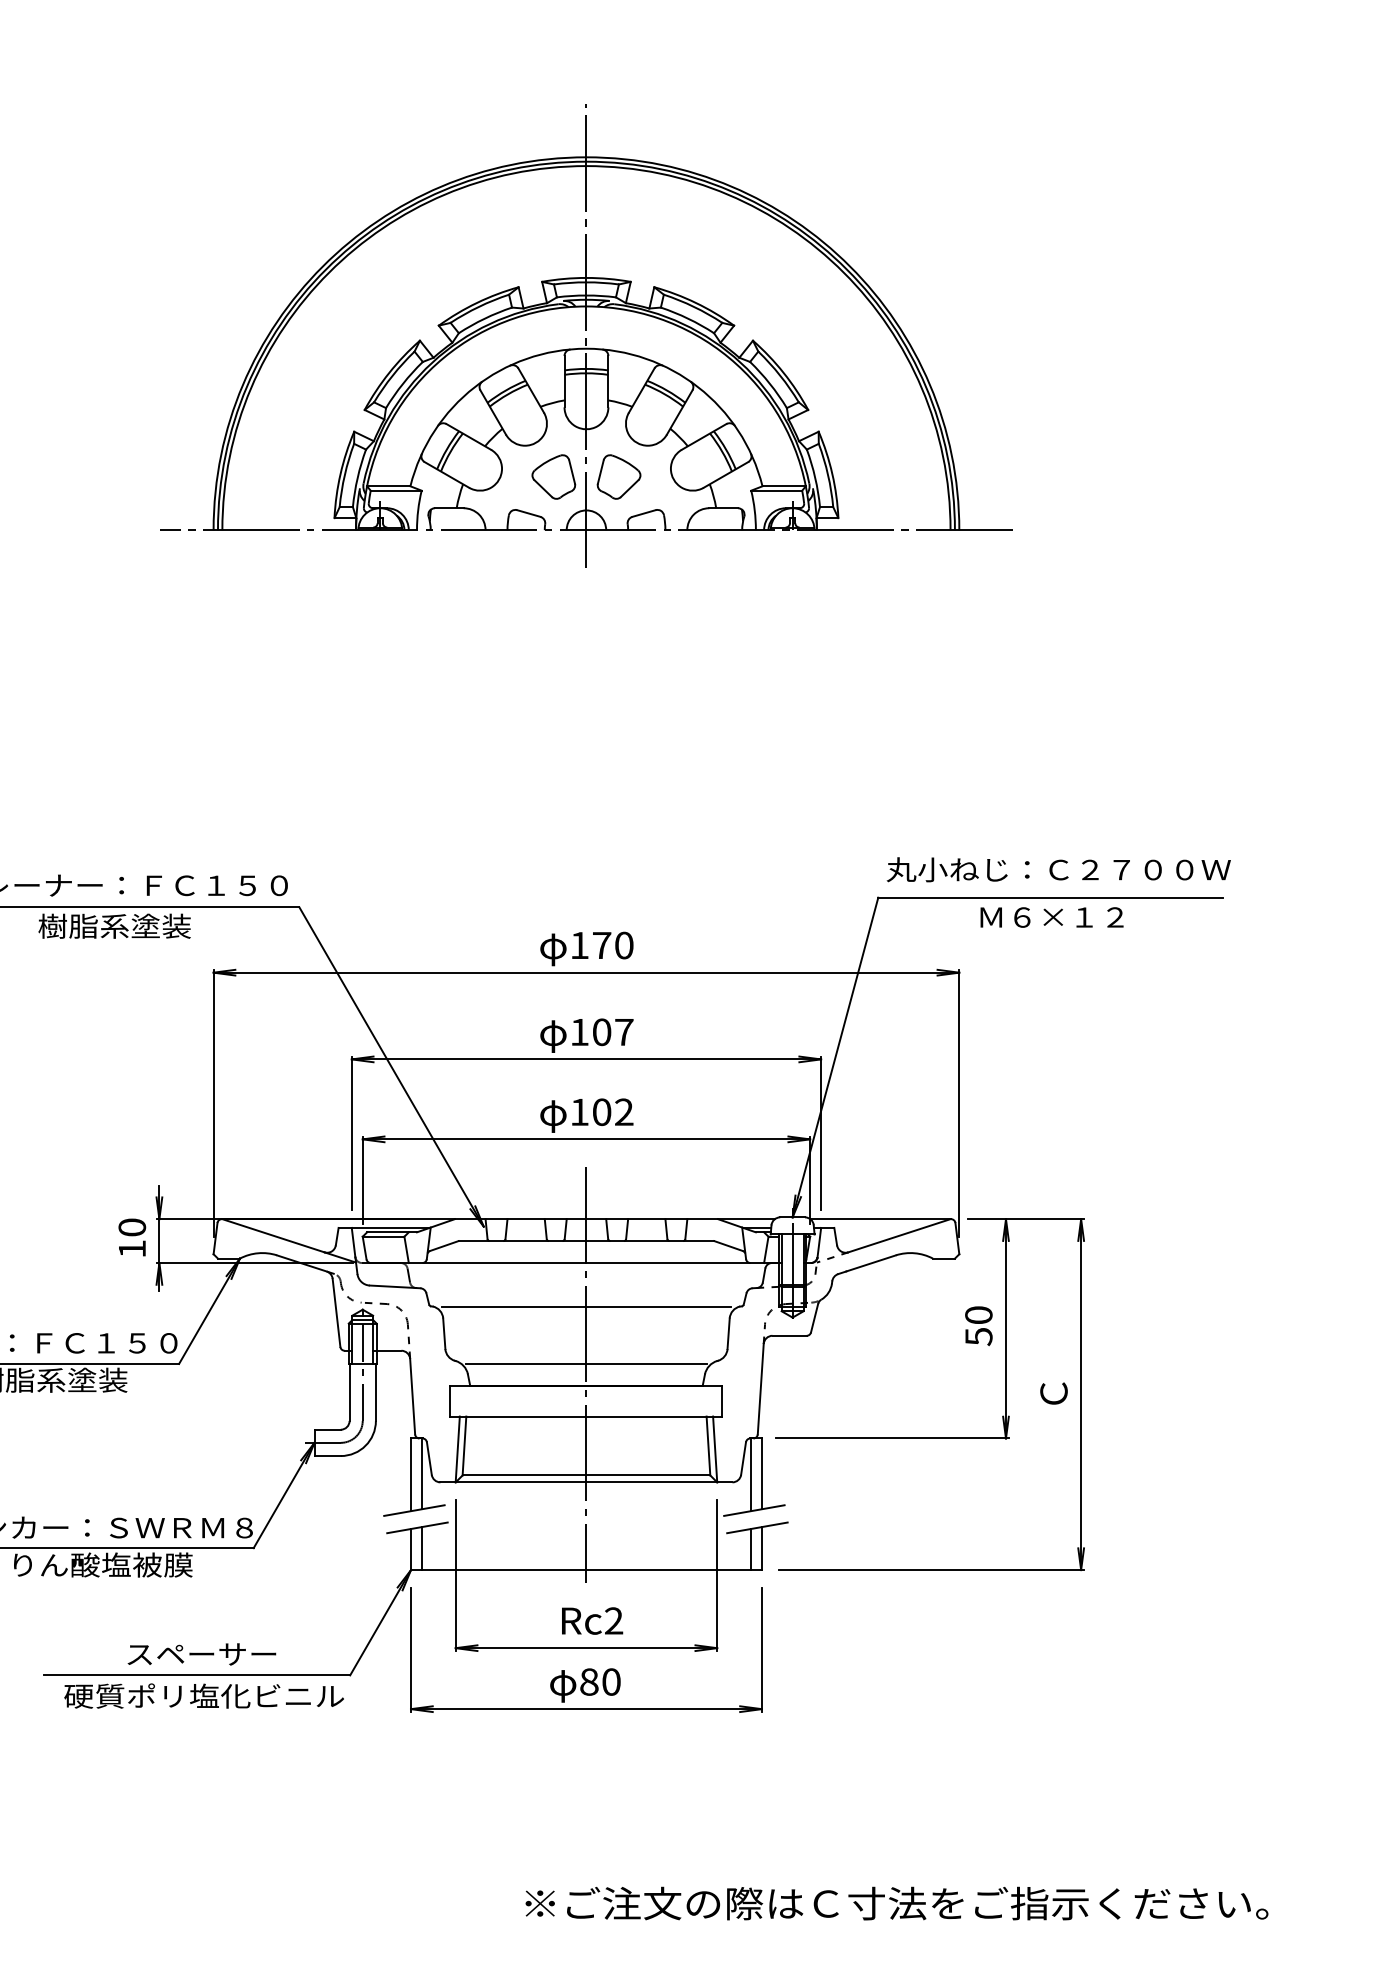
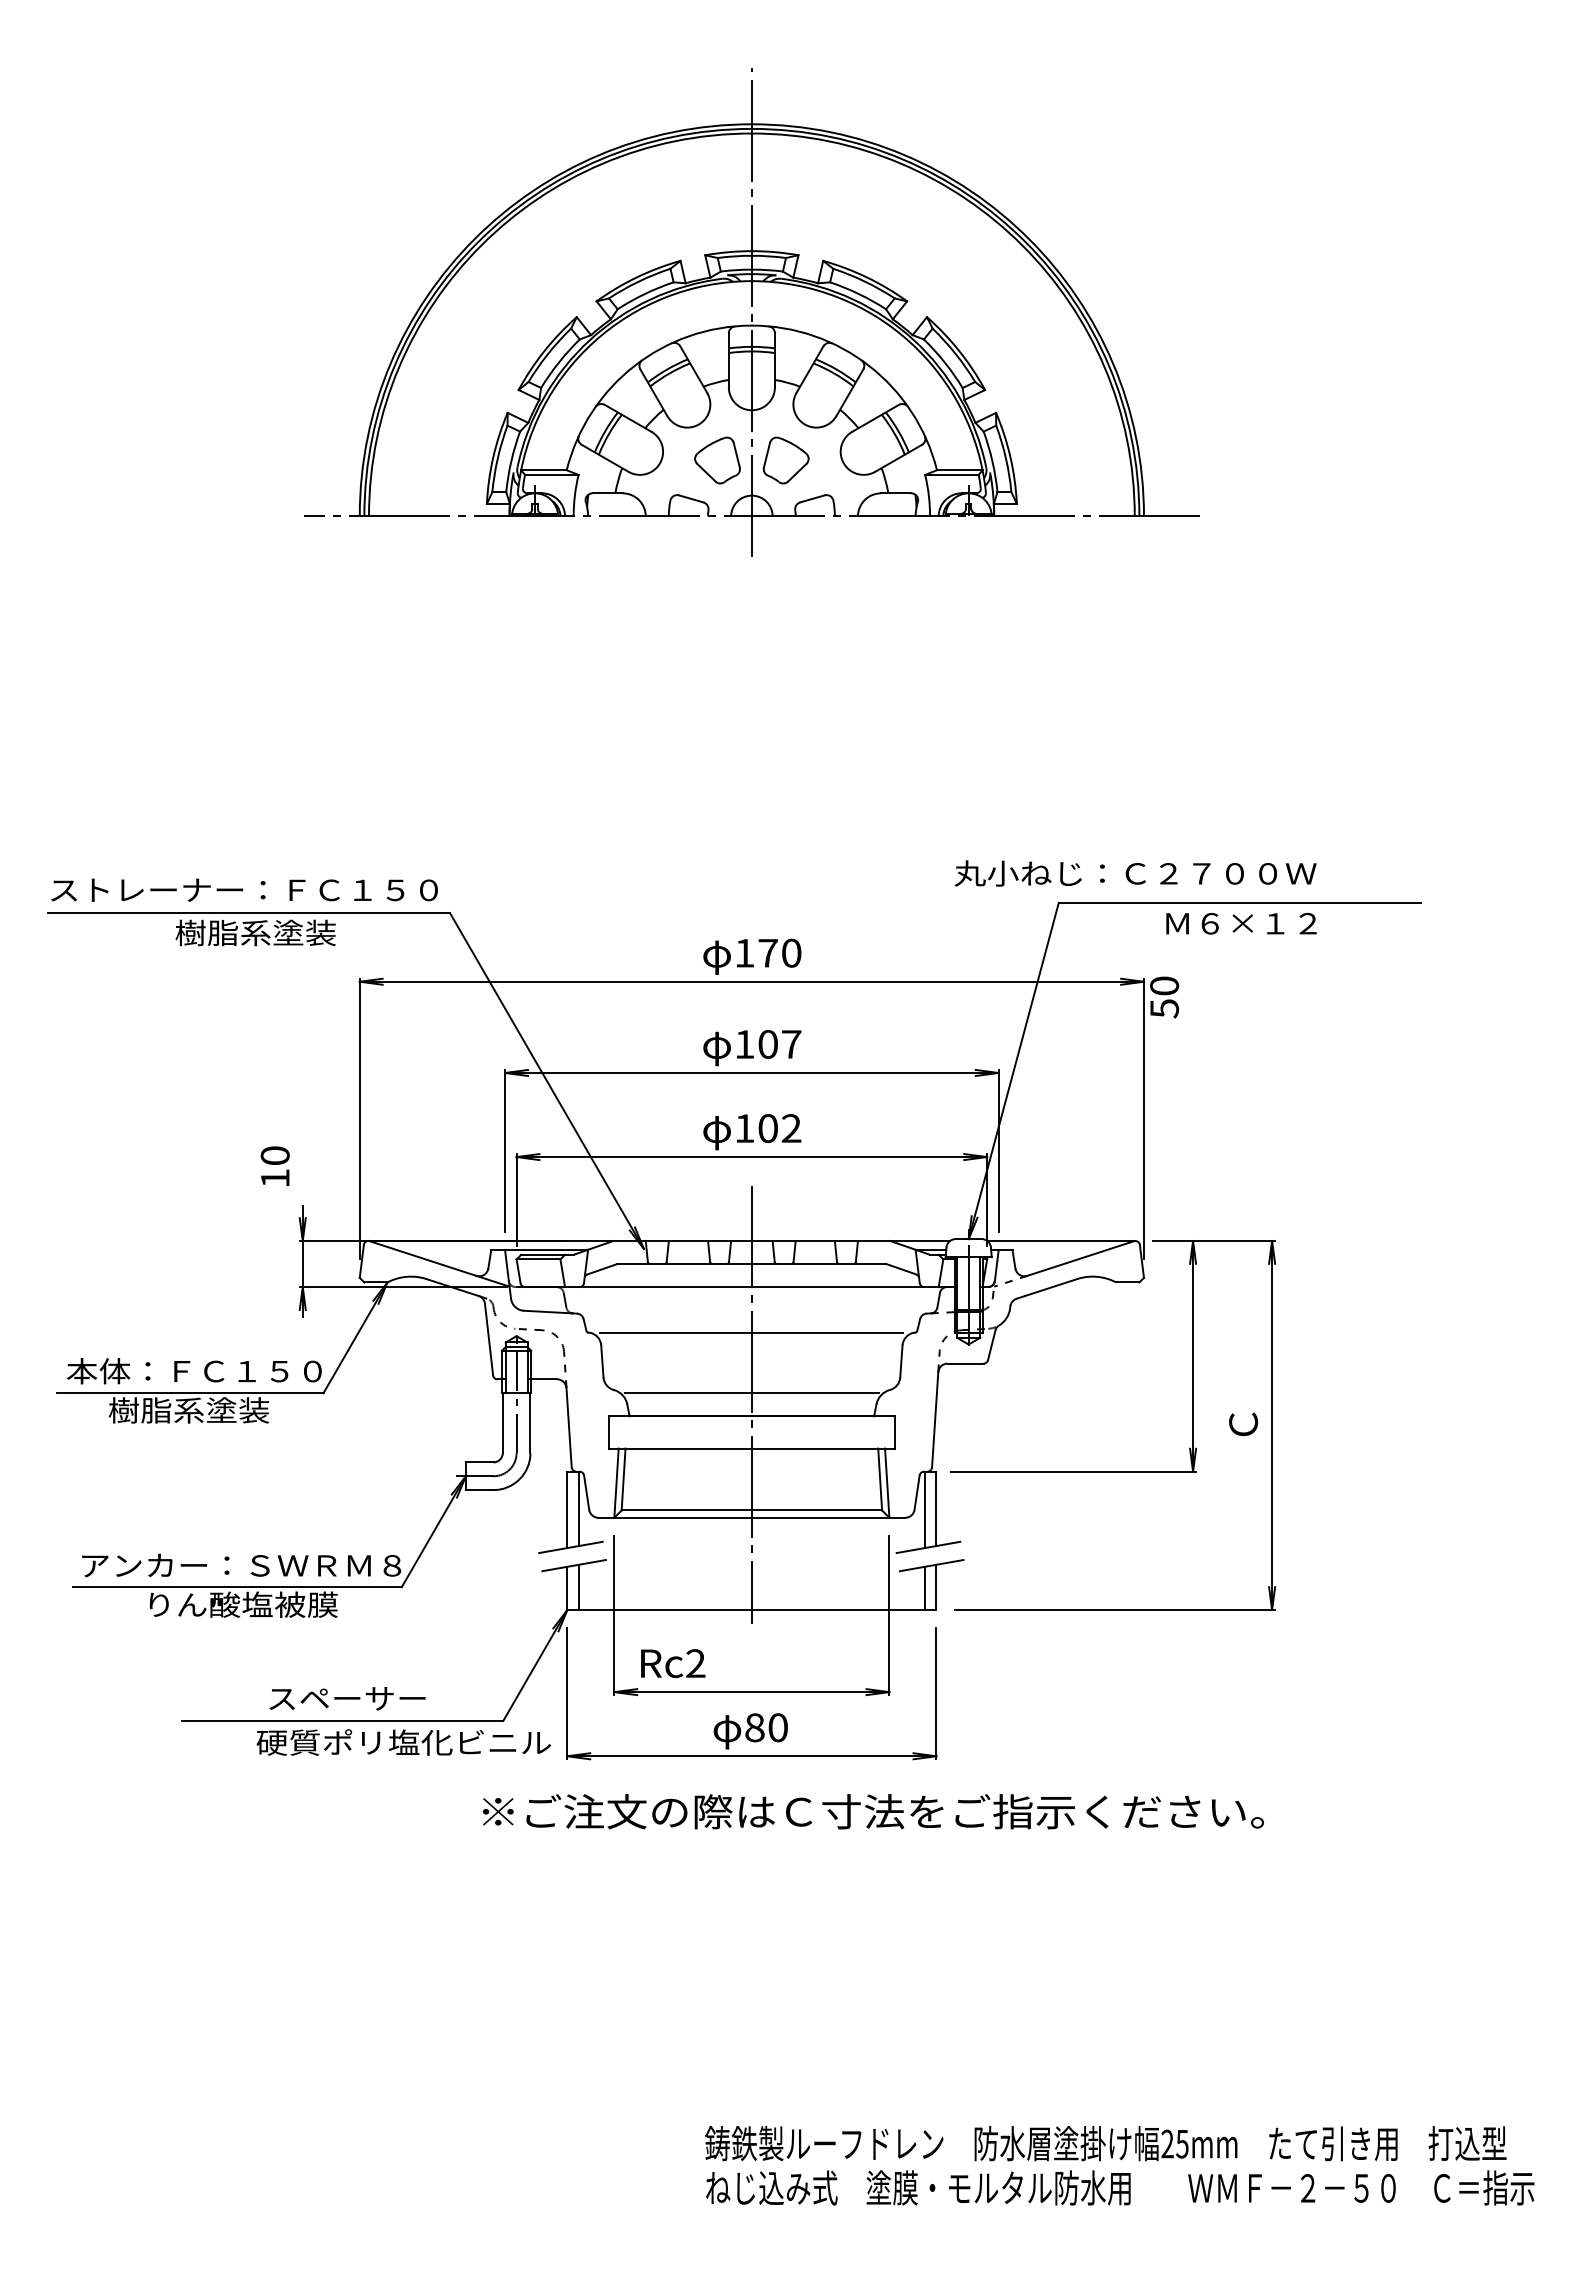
text: (1058, 869) -> (1135, 873), moved
text: (131, 1236) -> (274, 1165), moved
text: (978, 1326) -> (1164, 997), moved
text: (592, 1620) -> (673, 1663), moved
text: (203, 1696) -> (403, 1742), moved
text: (897, 1903) -> (873, 1811), moved

